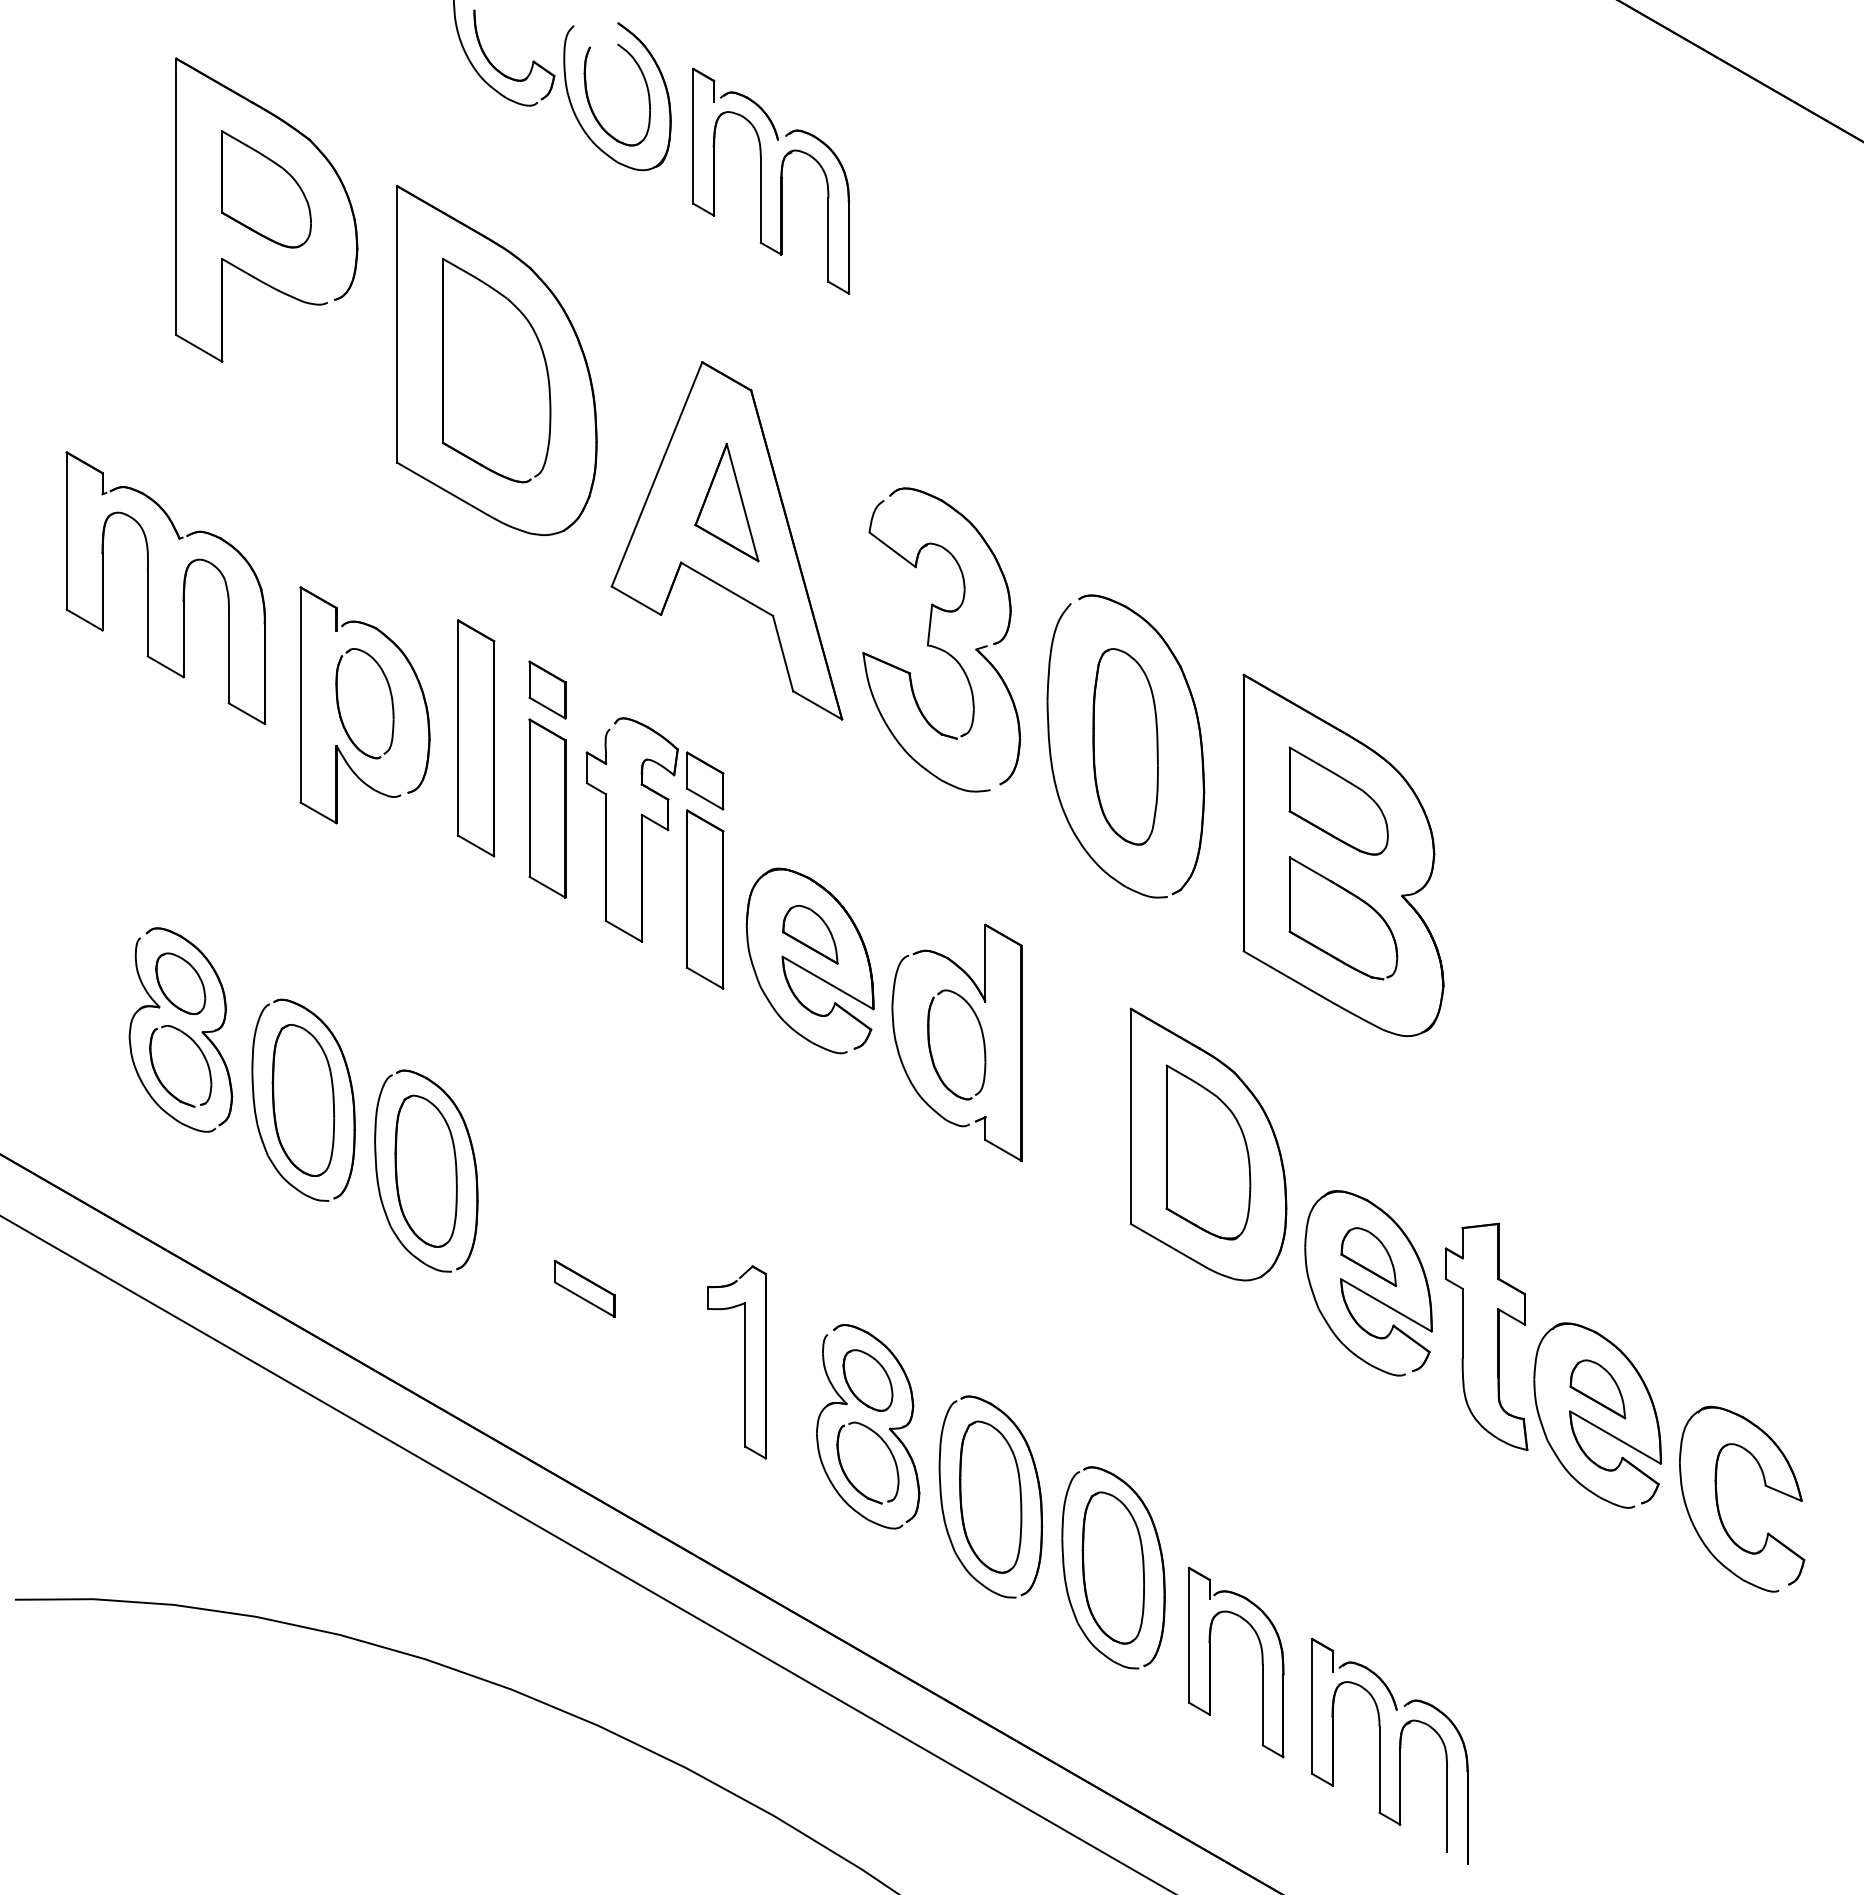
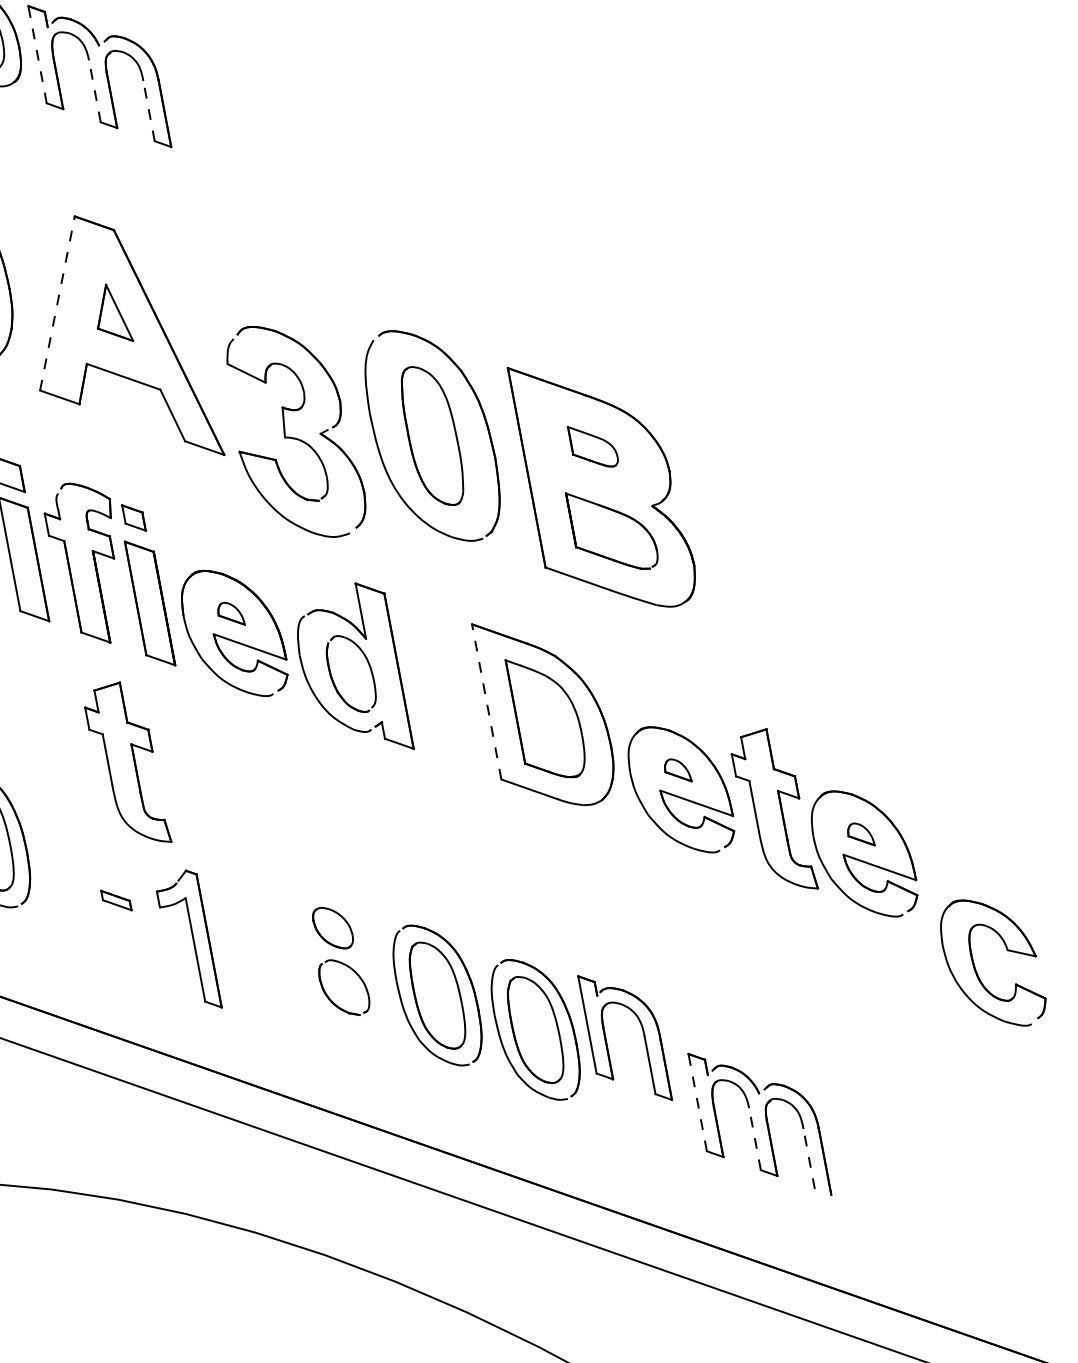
line: (693, 135) -> (37, 54), solid -> dashed
line: (760, 199) -> (94, 91), solid -> dashed
line: (828, 240) -> (149, 111), solid -> dashed
line: (657, 474) -> (57, 303), solid -> dashed
part: (726, 502) -> (111, 314), size x0.7
part: (938, 647) -> (293, 437), moved
part: (705, 780) -> (134, 517), size x0.7
part: (1338, 800) -> (593, 445), size x0.6
part: (810, 934) -> (230, 614), size x0.6
part: (632, 1110) -> (126, 765), added
line: (1131, 1116) -> (487, 701), solid -> dashed
part: (1368, 1257) -> (677, 771), size x0.6
part: (584, 1288) -> (116, 900), size x0.6
part: (744, 1362) -> (193, 941), moved
part: (1597, 1389) -> (860, 835), size x0.6
part: (888, 1429) -> (354, 960), removed
part: (1718, 1502) -> (975, 968), moved
part: (1261, 1662) -> (643, 1034), moved
line: (1312, 1705) -> (697, 1101), solid -> dashed
line: (1379, 1769) -> (754, 1138), solid -> dashed
line: (1447, 1810) -> (809, 1159), solid -> dashed

